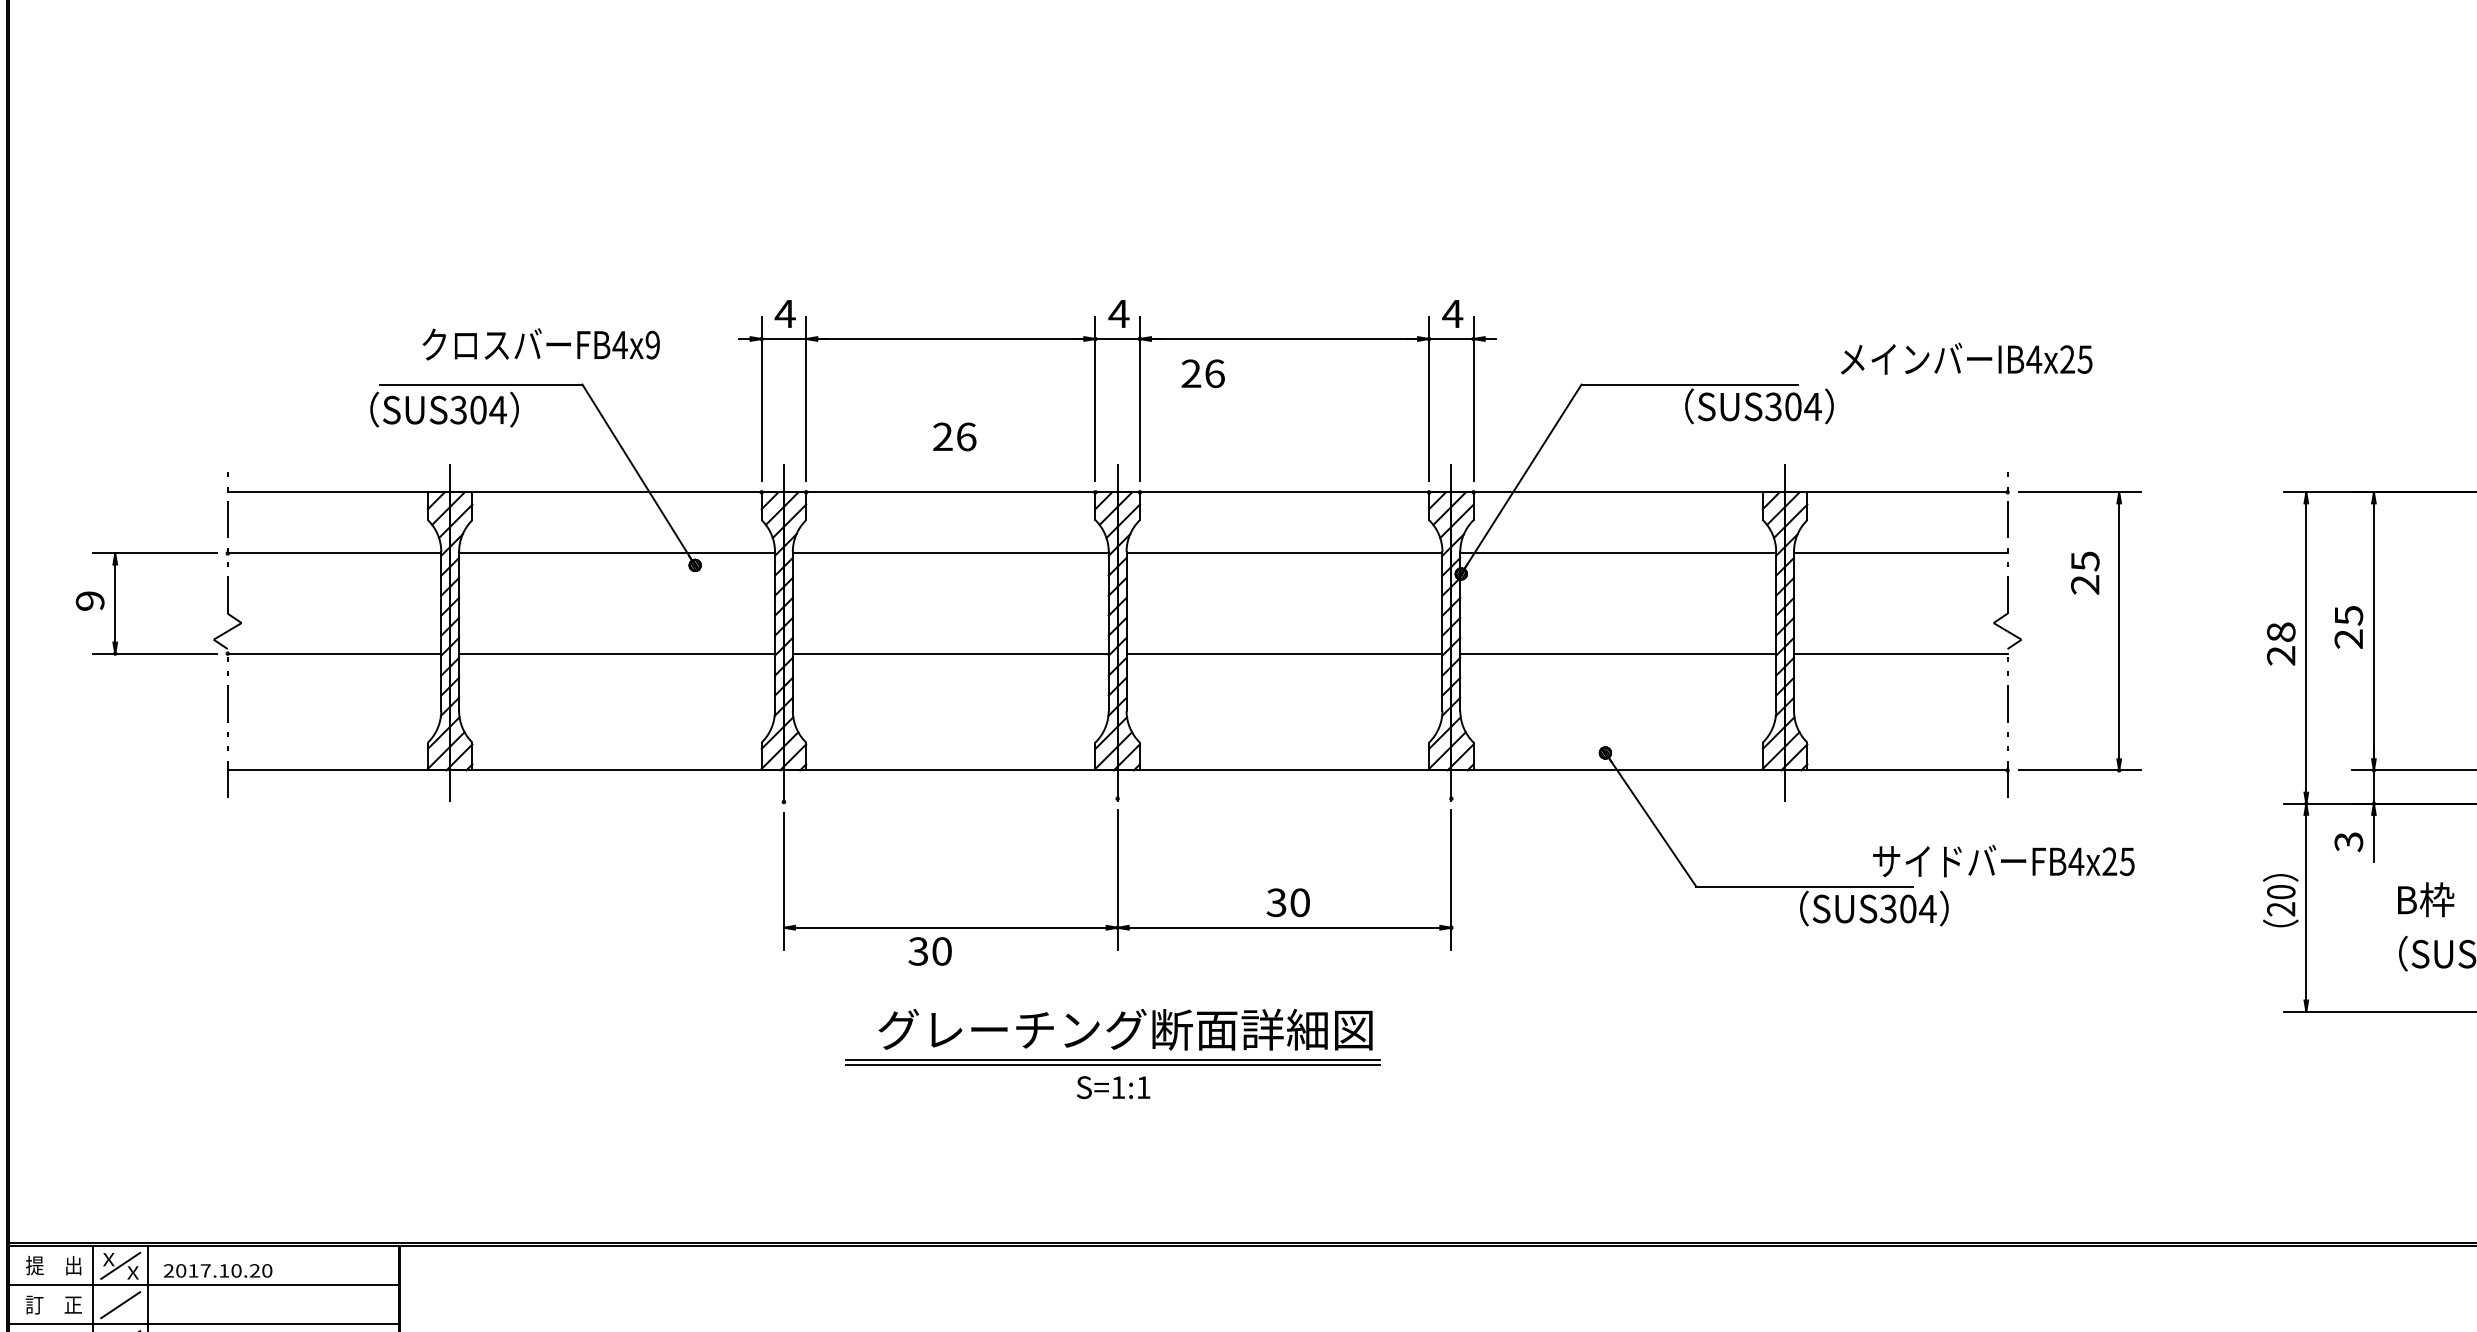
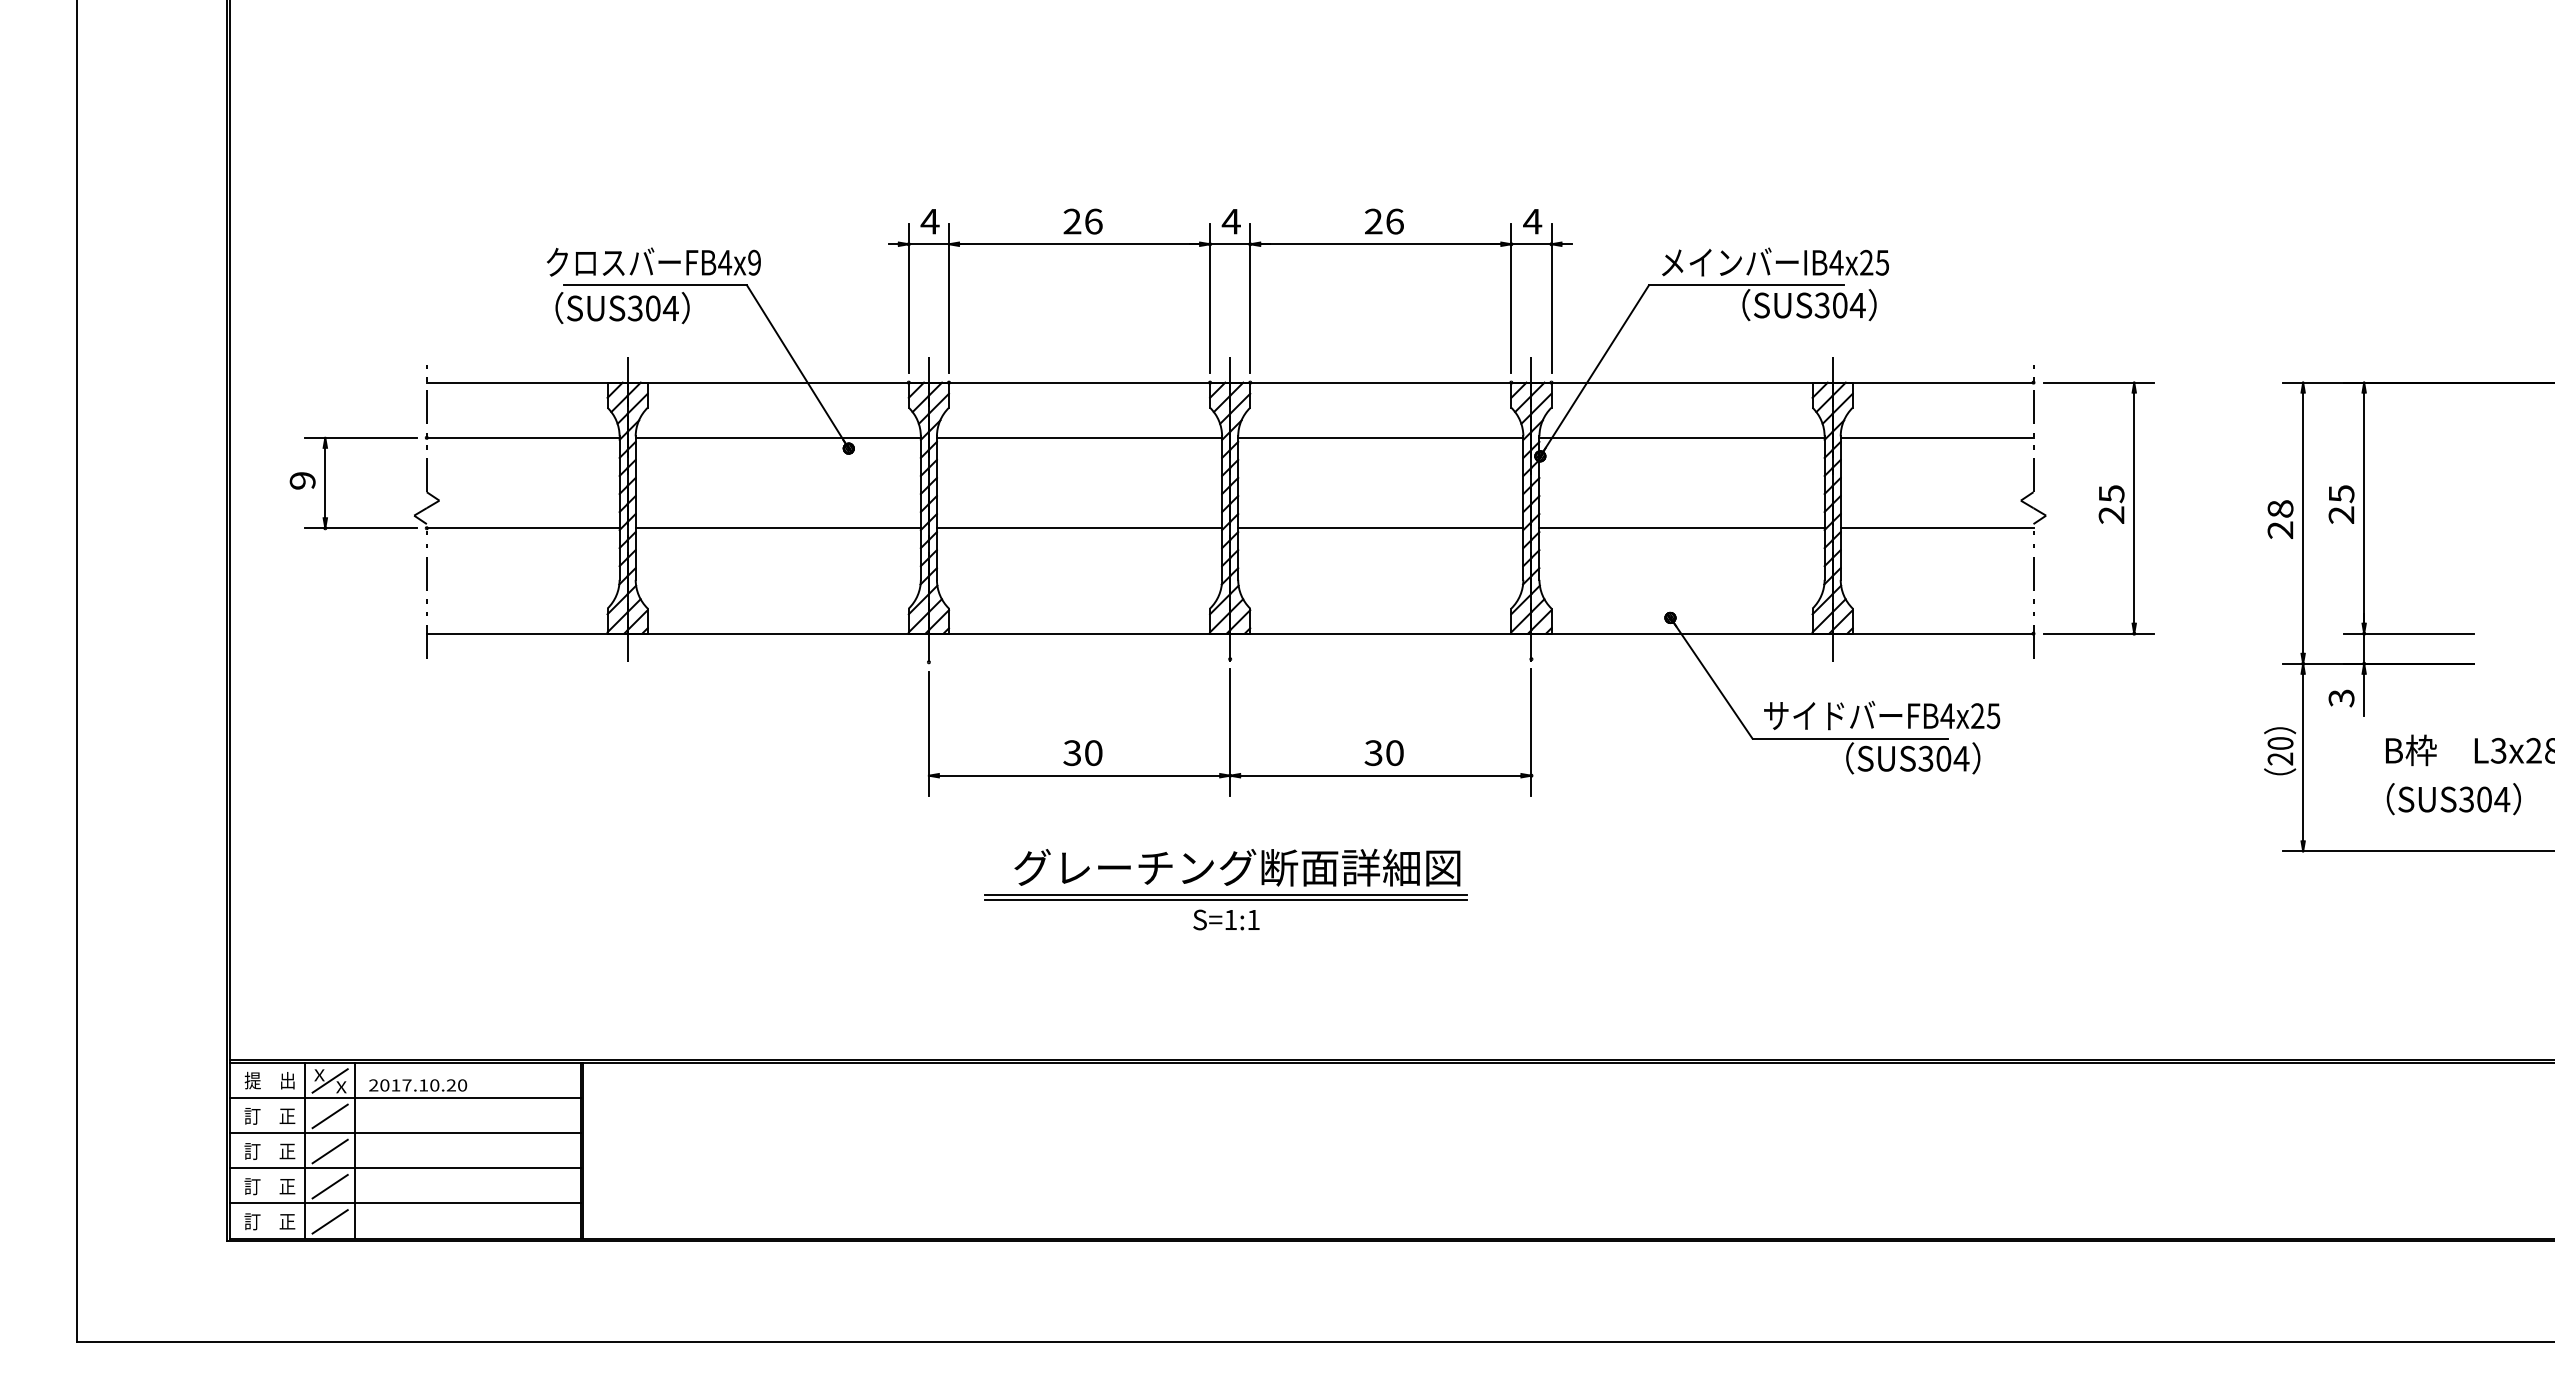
text: (540, 343) -> (653, 261), moved
text: (1966, 358) -> (1775, 261), moved
text: (1203, 373) -> (1384, 221), moved
text: (954, 436) -> (1082, 221), moved
text: (2085, 573) -> (2111, 504), moved
text: (2004, 861) -> (1882, 715), moved
text: (929, 950) -> (1082, 752), moved

